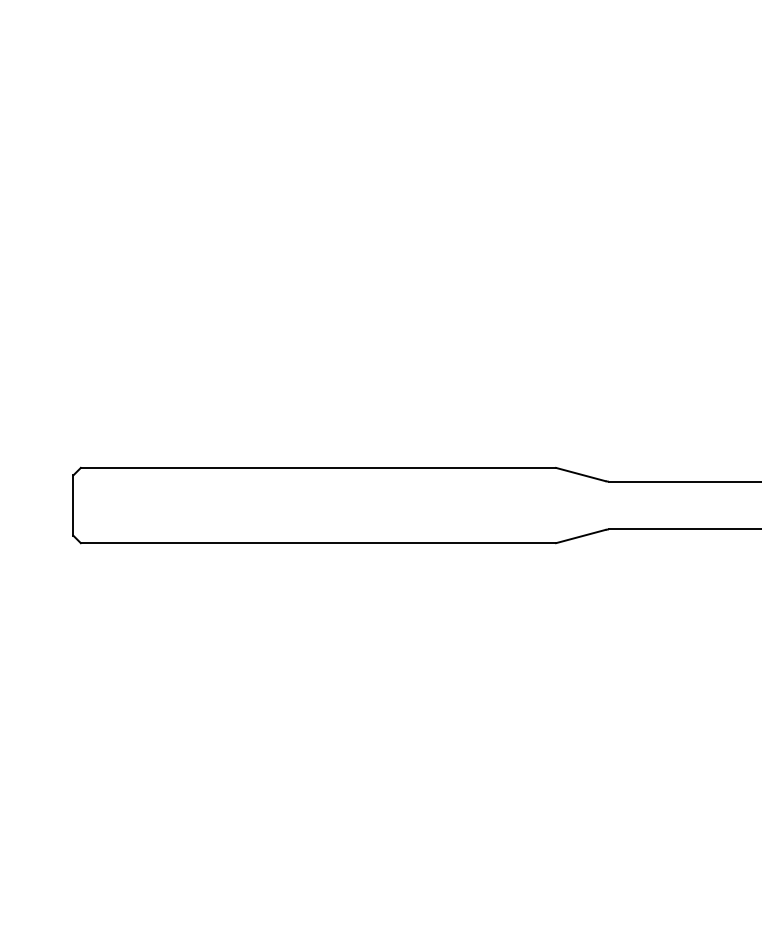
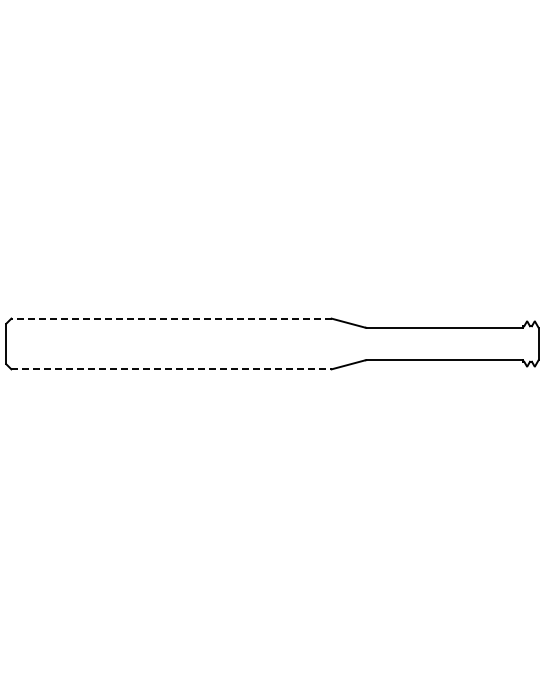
line: (318, 467) -> (171, 318), solid -> dashed
line: (319, 543) -> (172, 369), solid -> dashed

